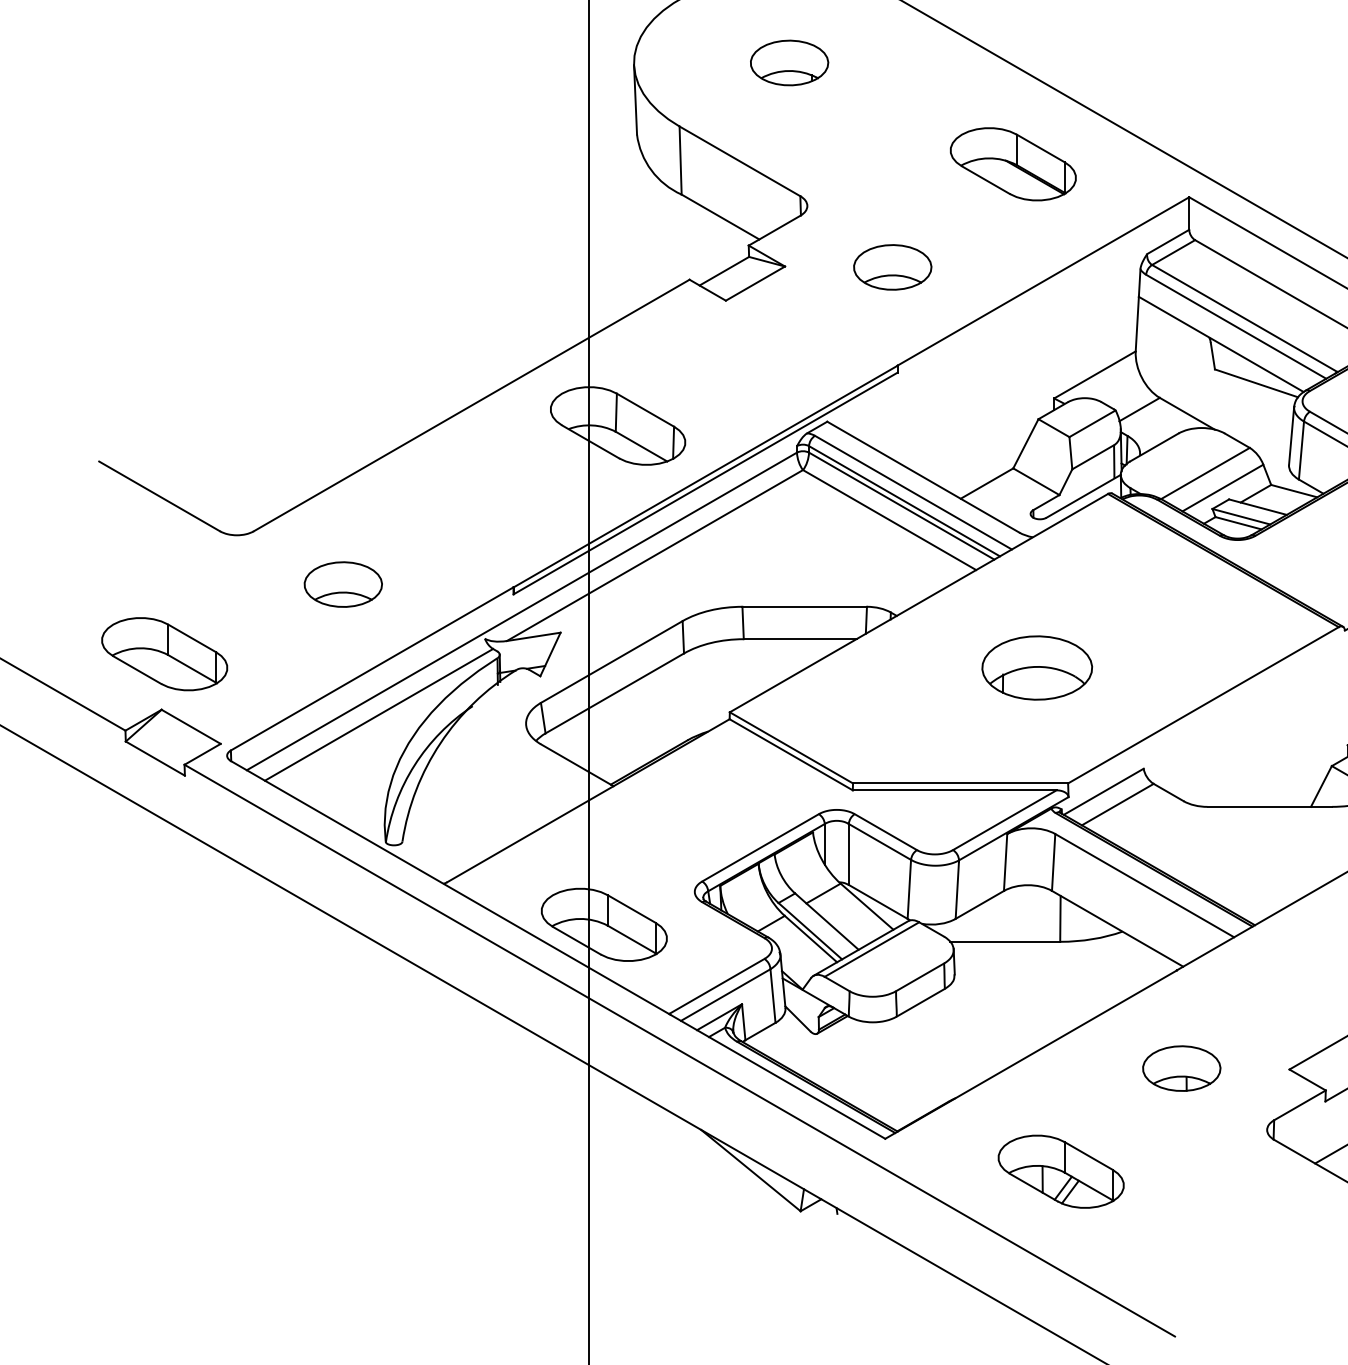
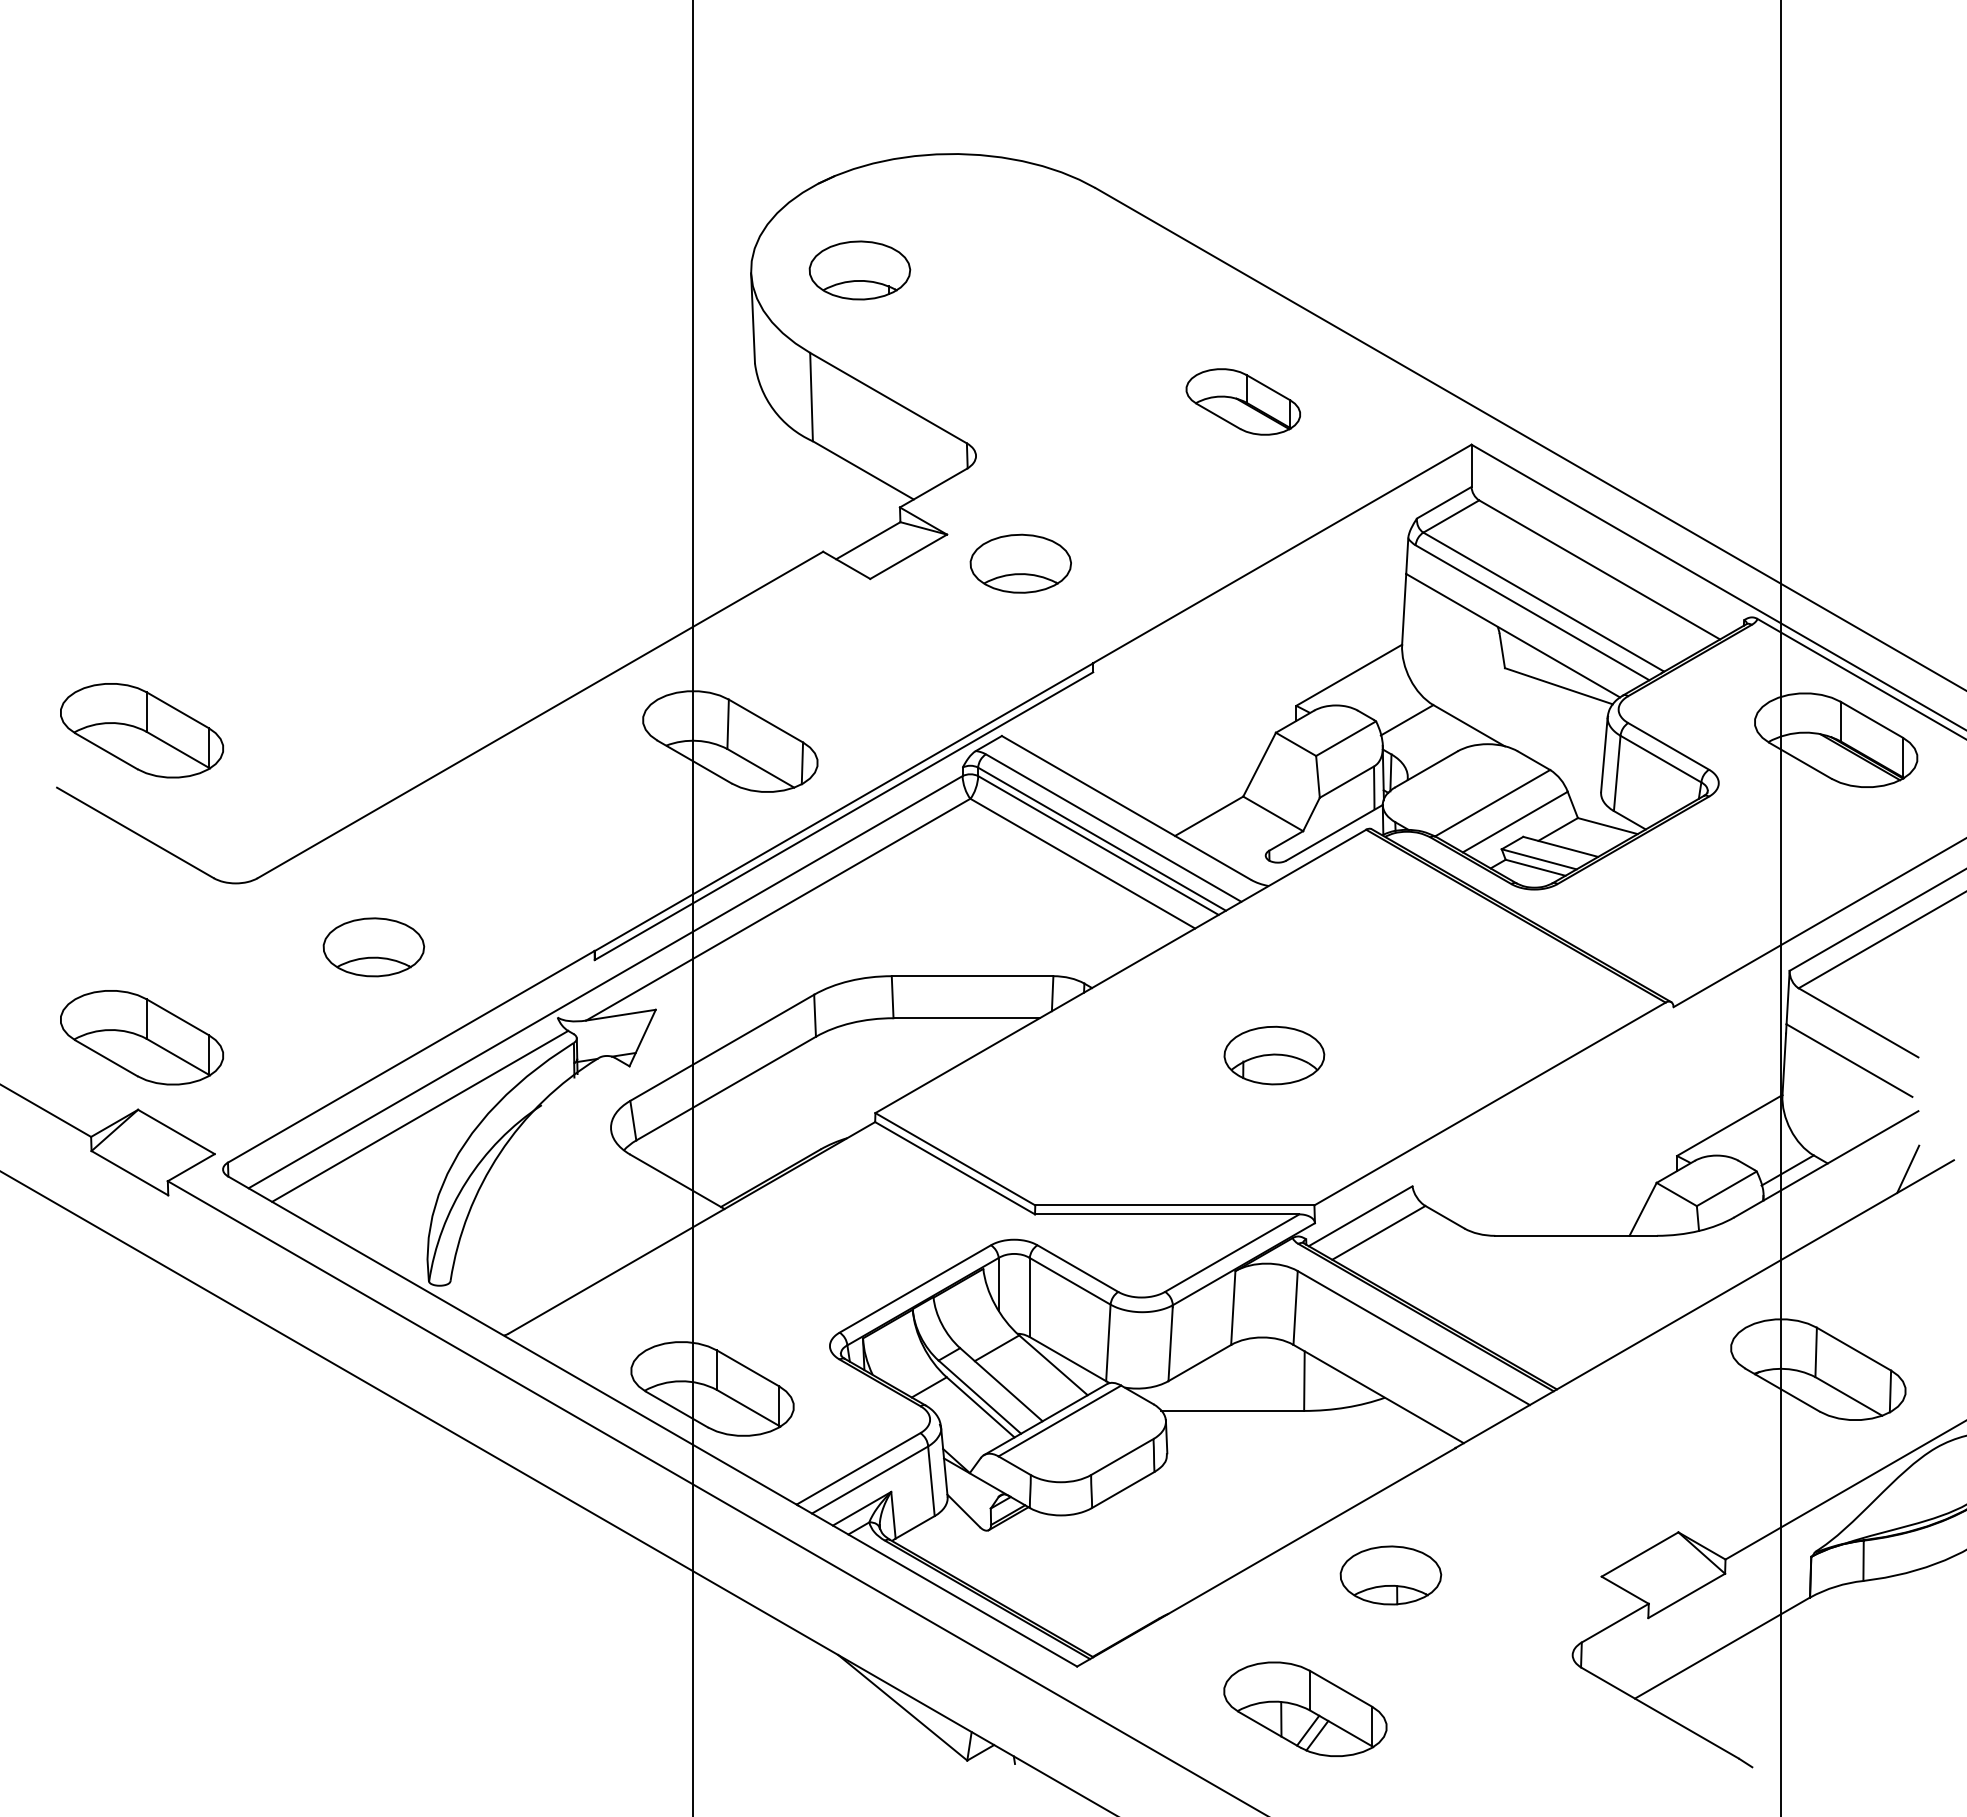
part: (789, 62) -> (859, 270), moved
part: (1013, 163) -> (1243, 401), size x0.7
part: (892, 267) -> (1020, 563), moved
part: (164, 417) -> (141, 730), added
part: (1037, 667) -> (1274, 1055), size x0.7
part: (1181, 1068) -> (1390, 1575), moved

